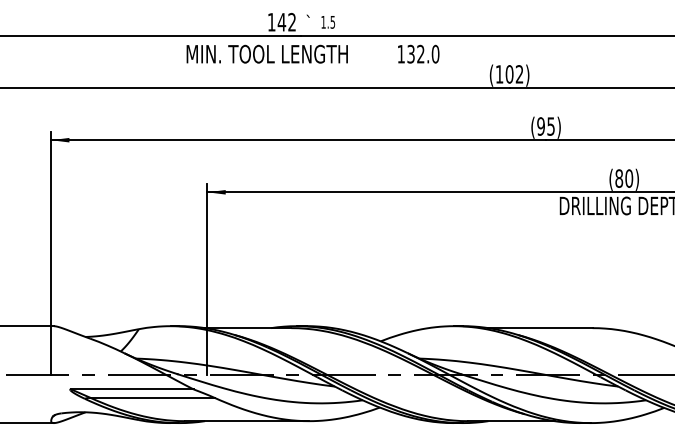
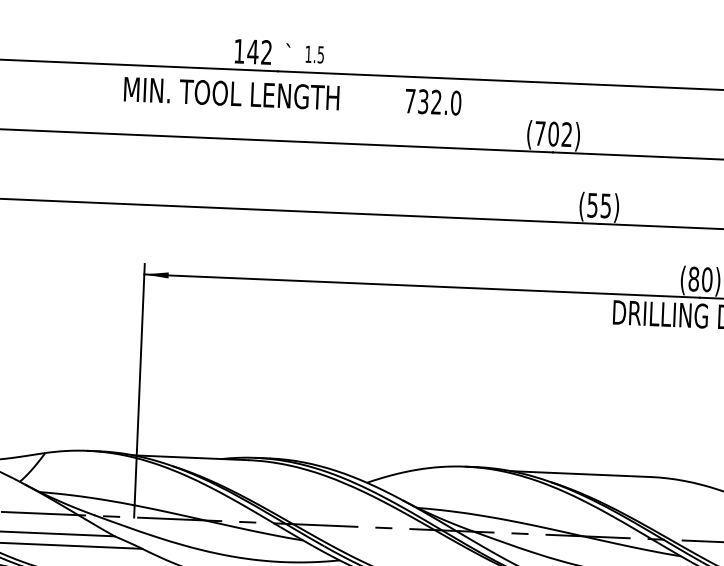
text: (400, 54) -> (409, 101), 132.0 -> 732.0
text: (499, 74) -> (540, 133), (102) -> (702)
text: (540, 126) -> (591, 205), (95) -> (55)

